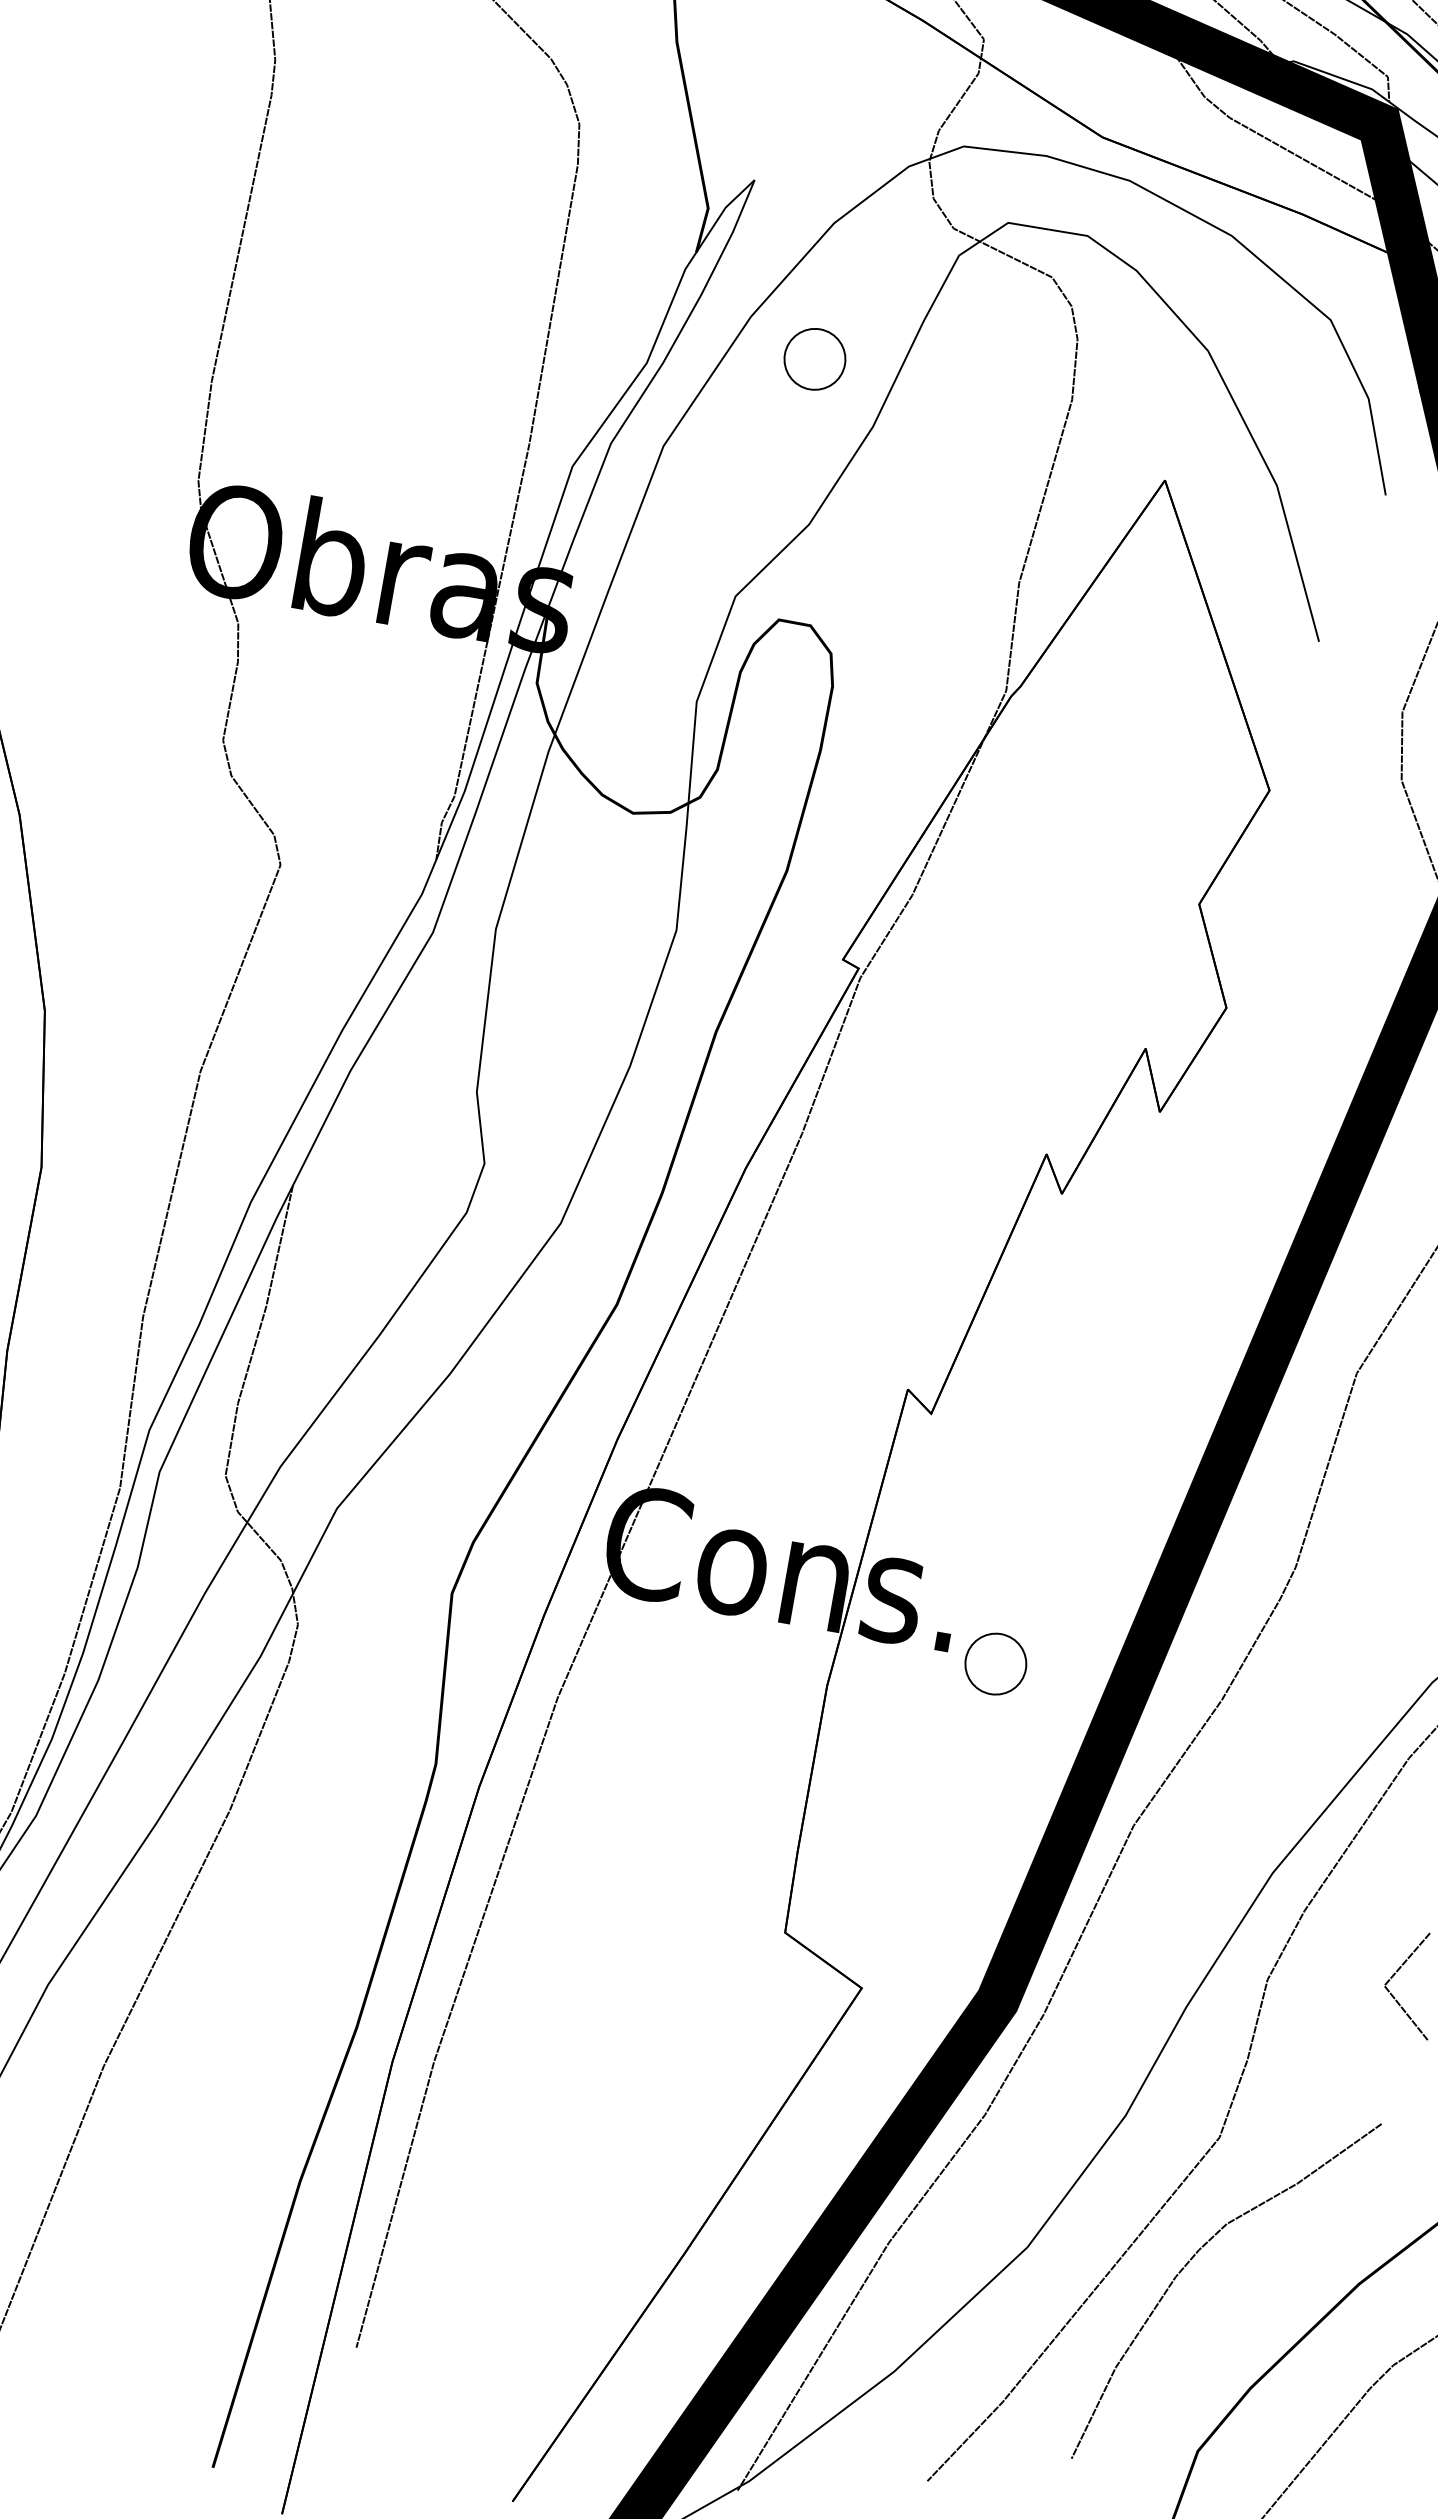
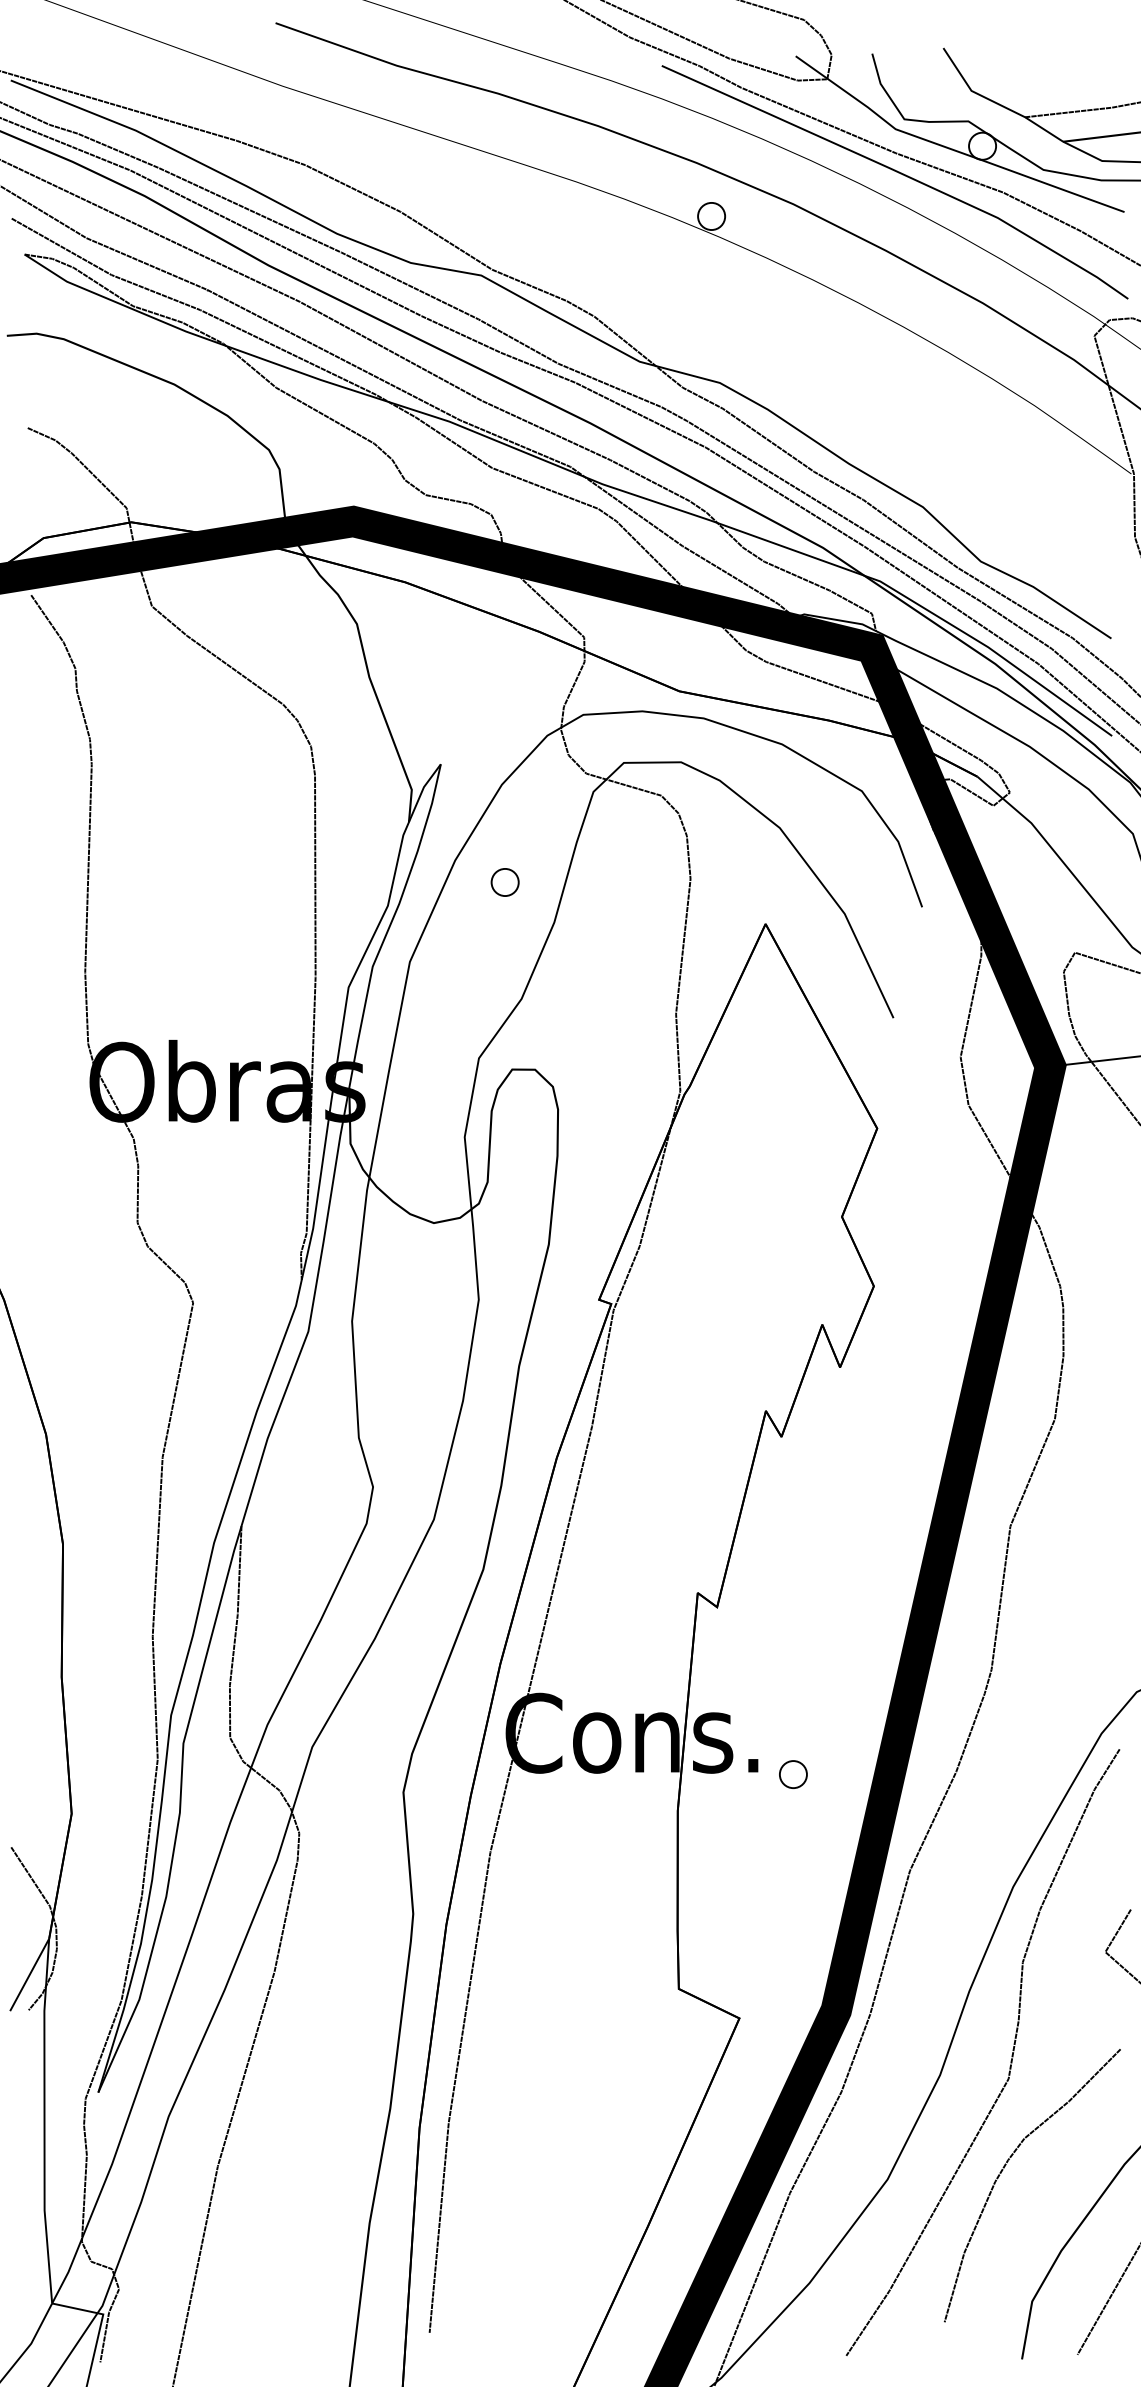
part: (813, 359) -> (504, 882), size x0.62
part: (996, 1663) -> (793, 1774), size x0.62

